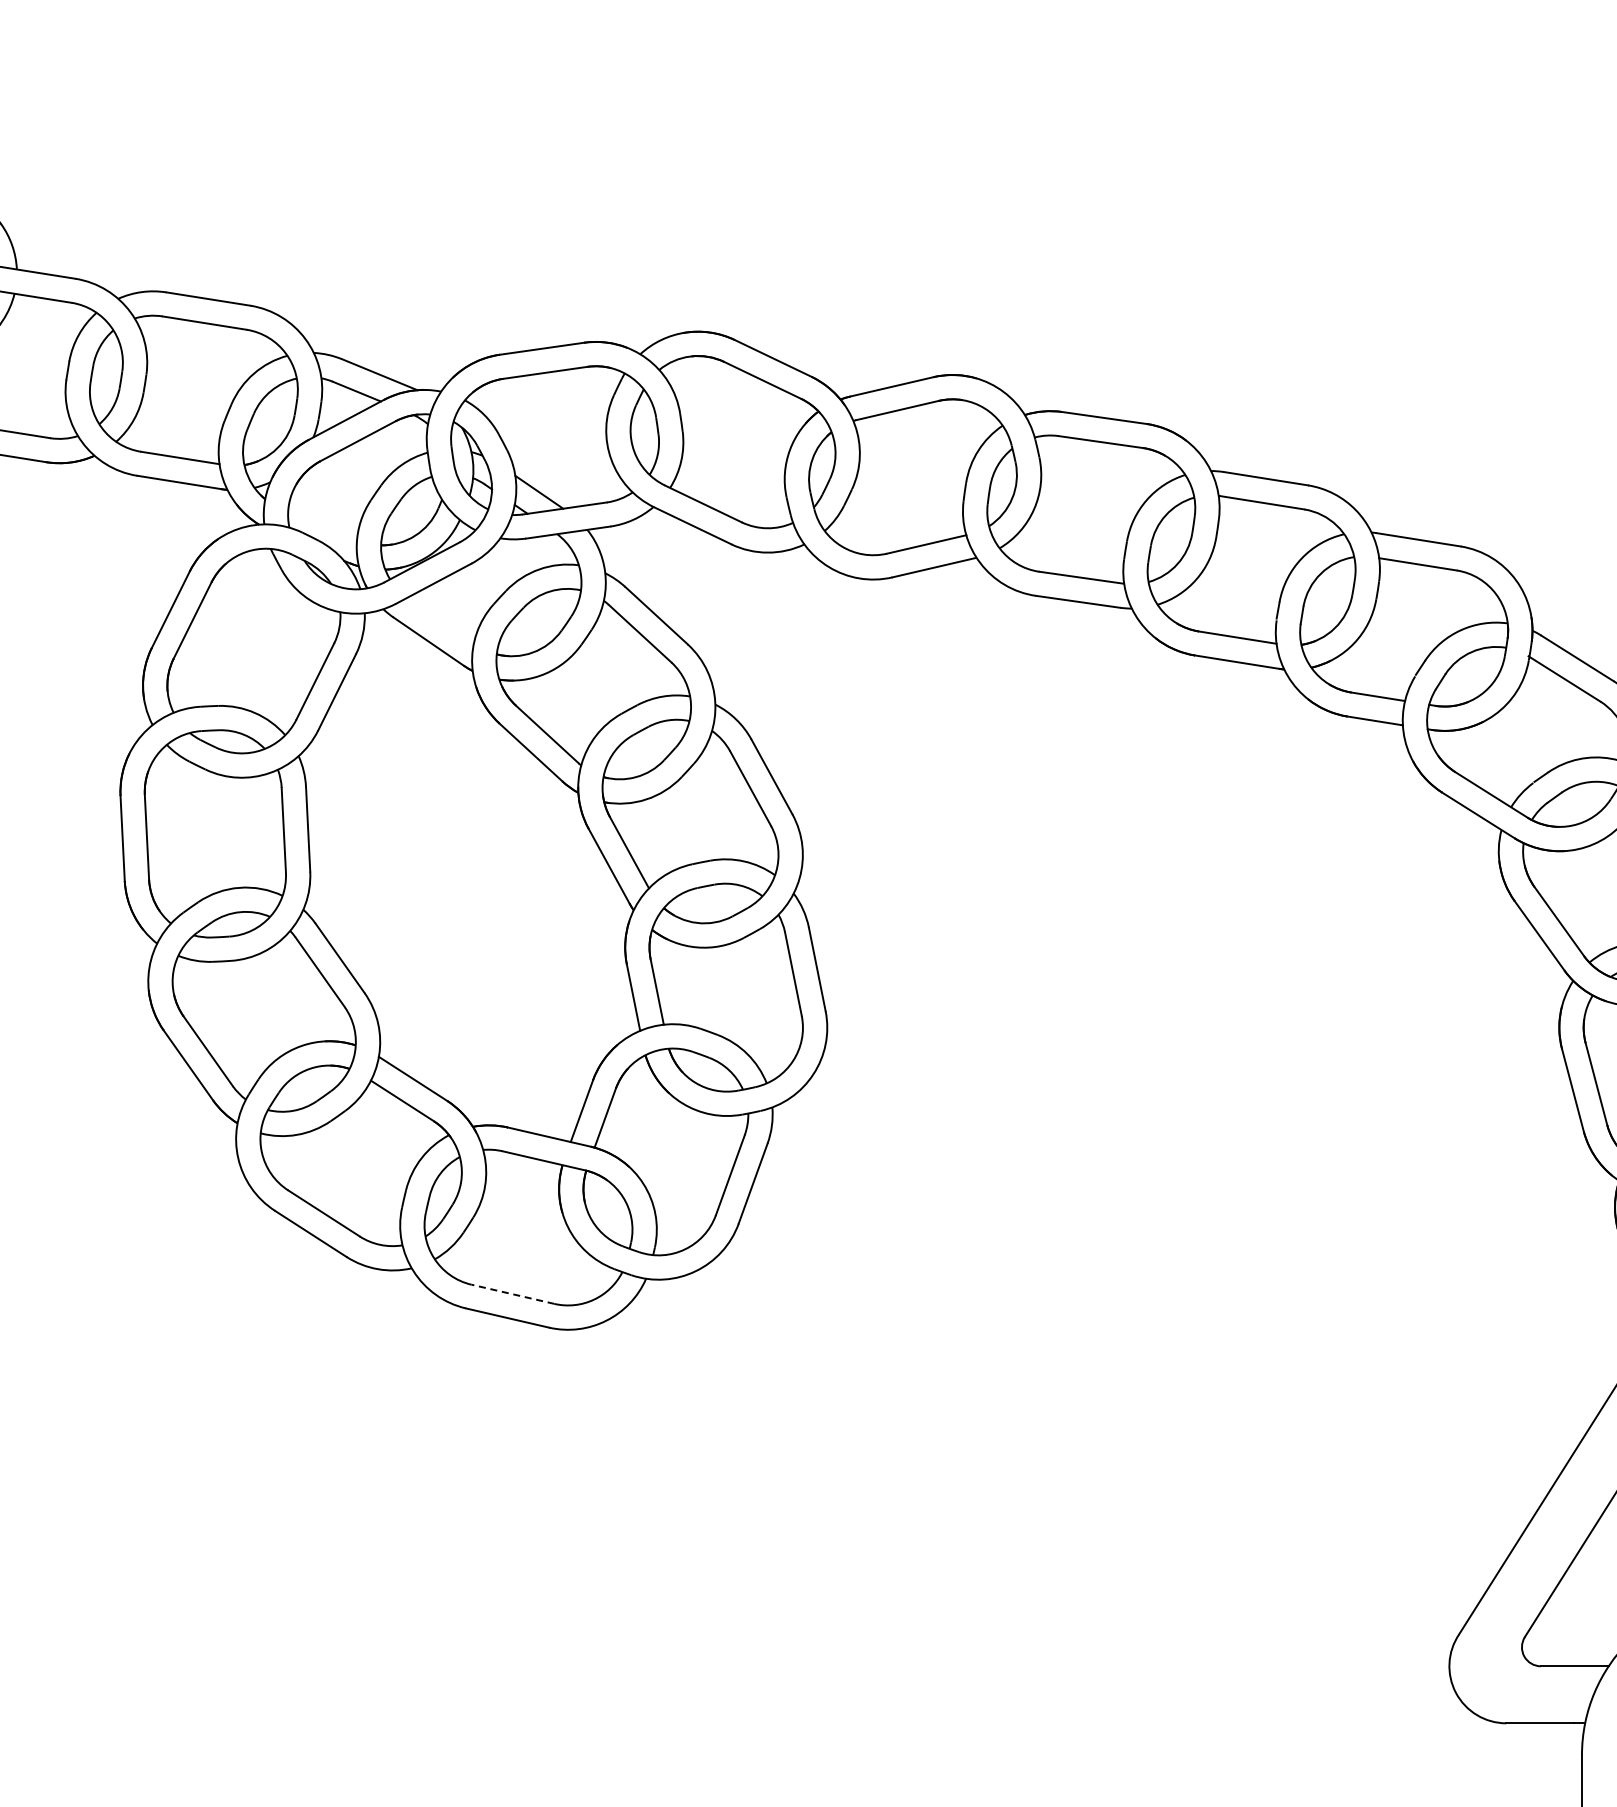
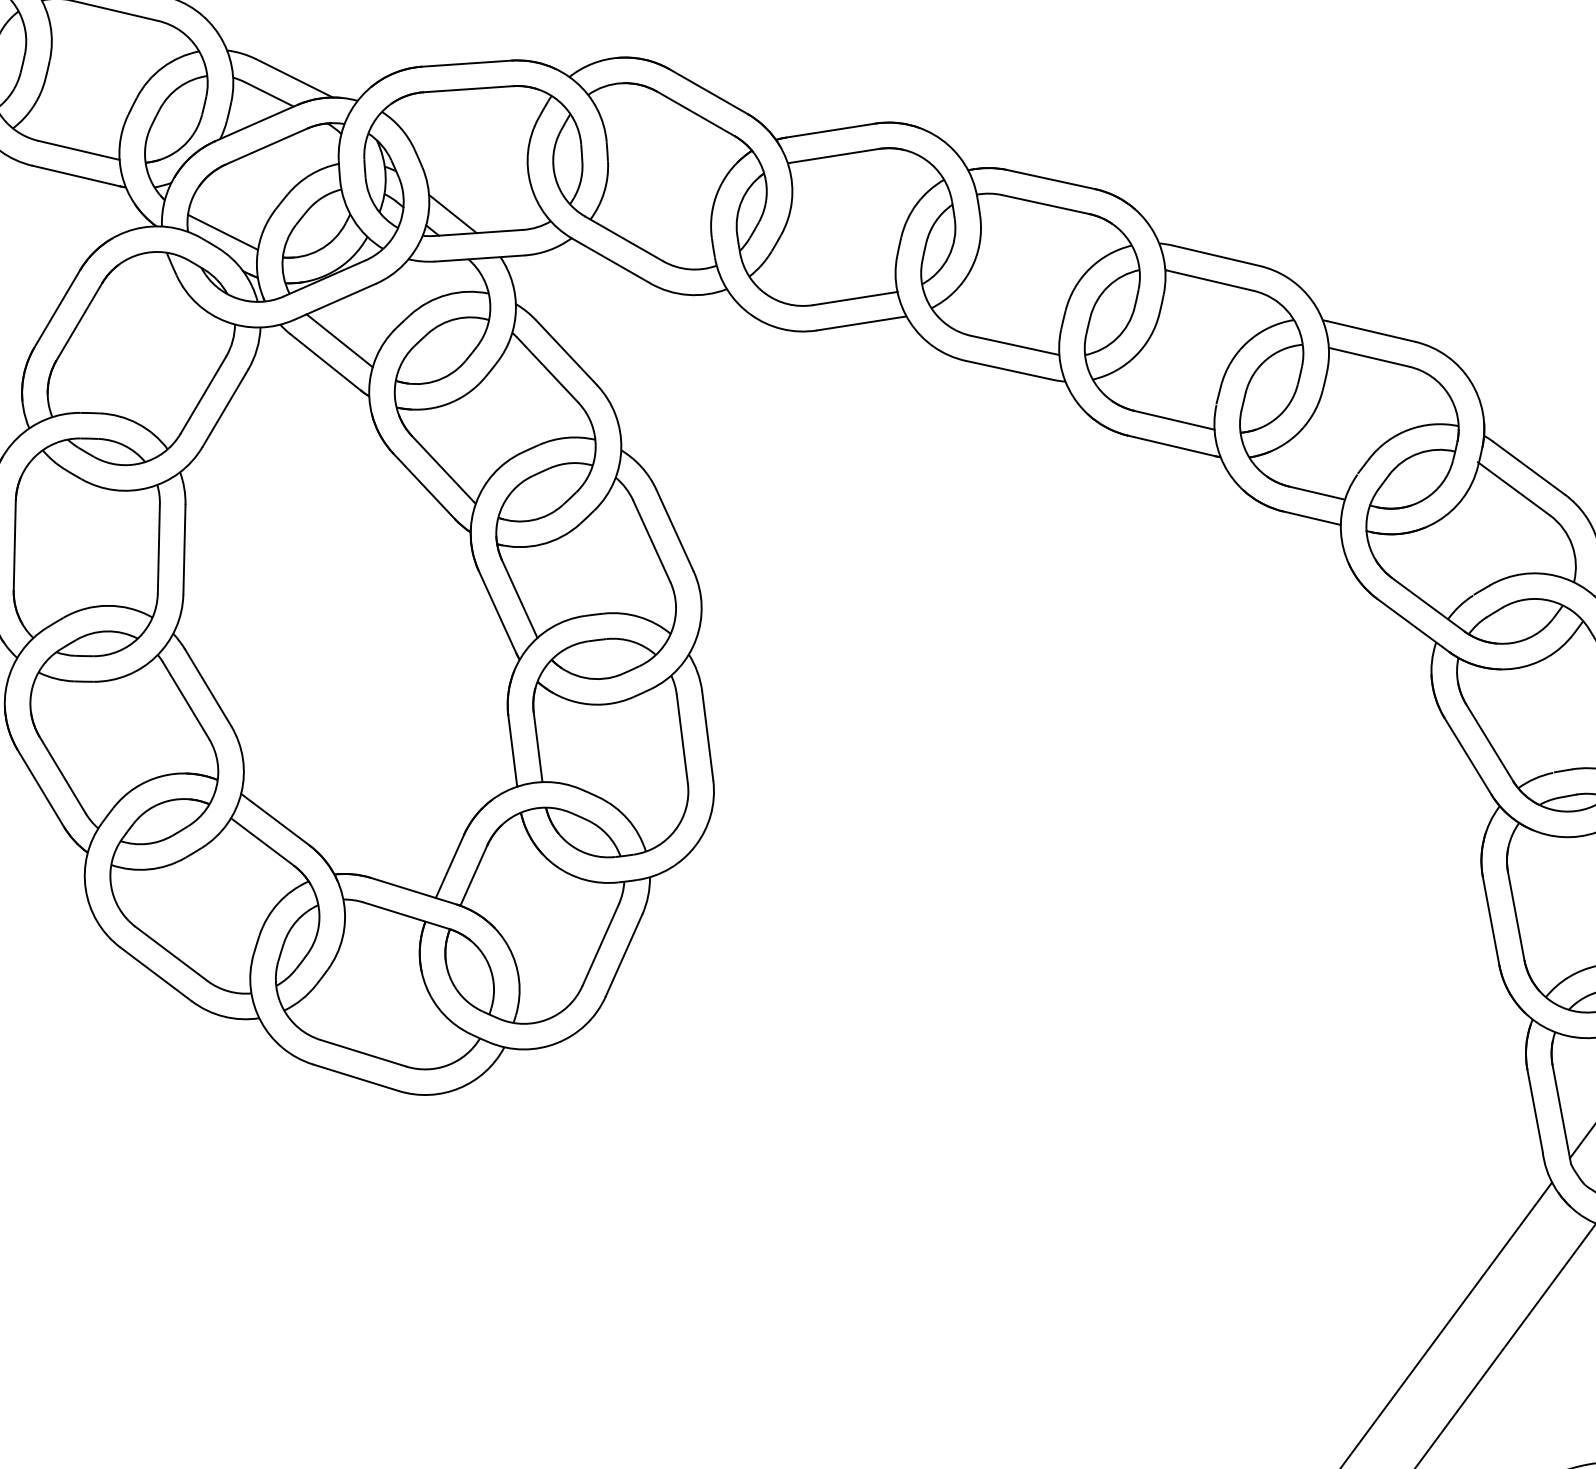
line: (322, 525) -> (222, 232), added
line: (440, 620) -> (339, 340), added
line: (512, 1294) -> (362, 1053), dashed -> solid

